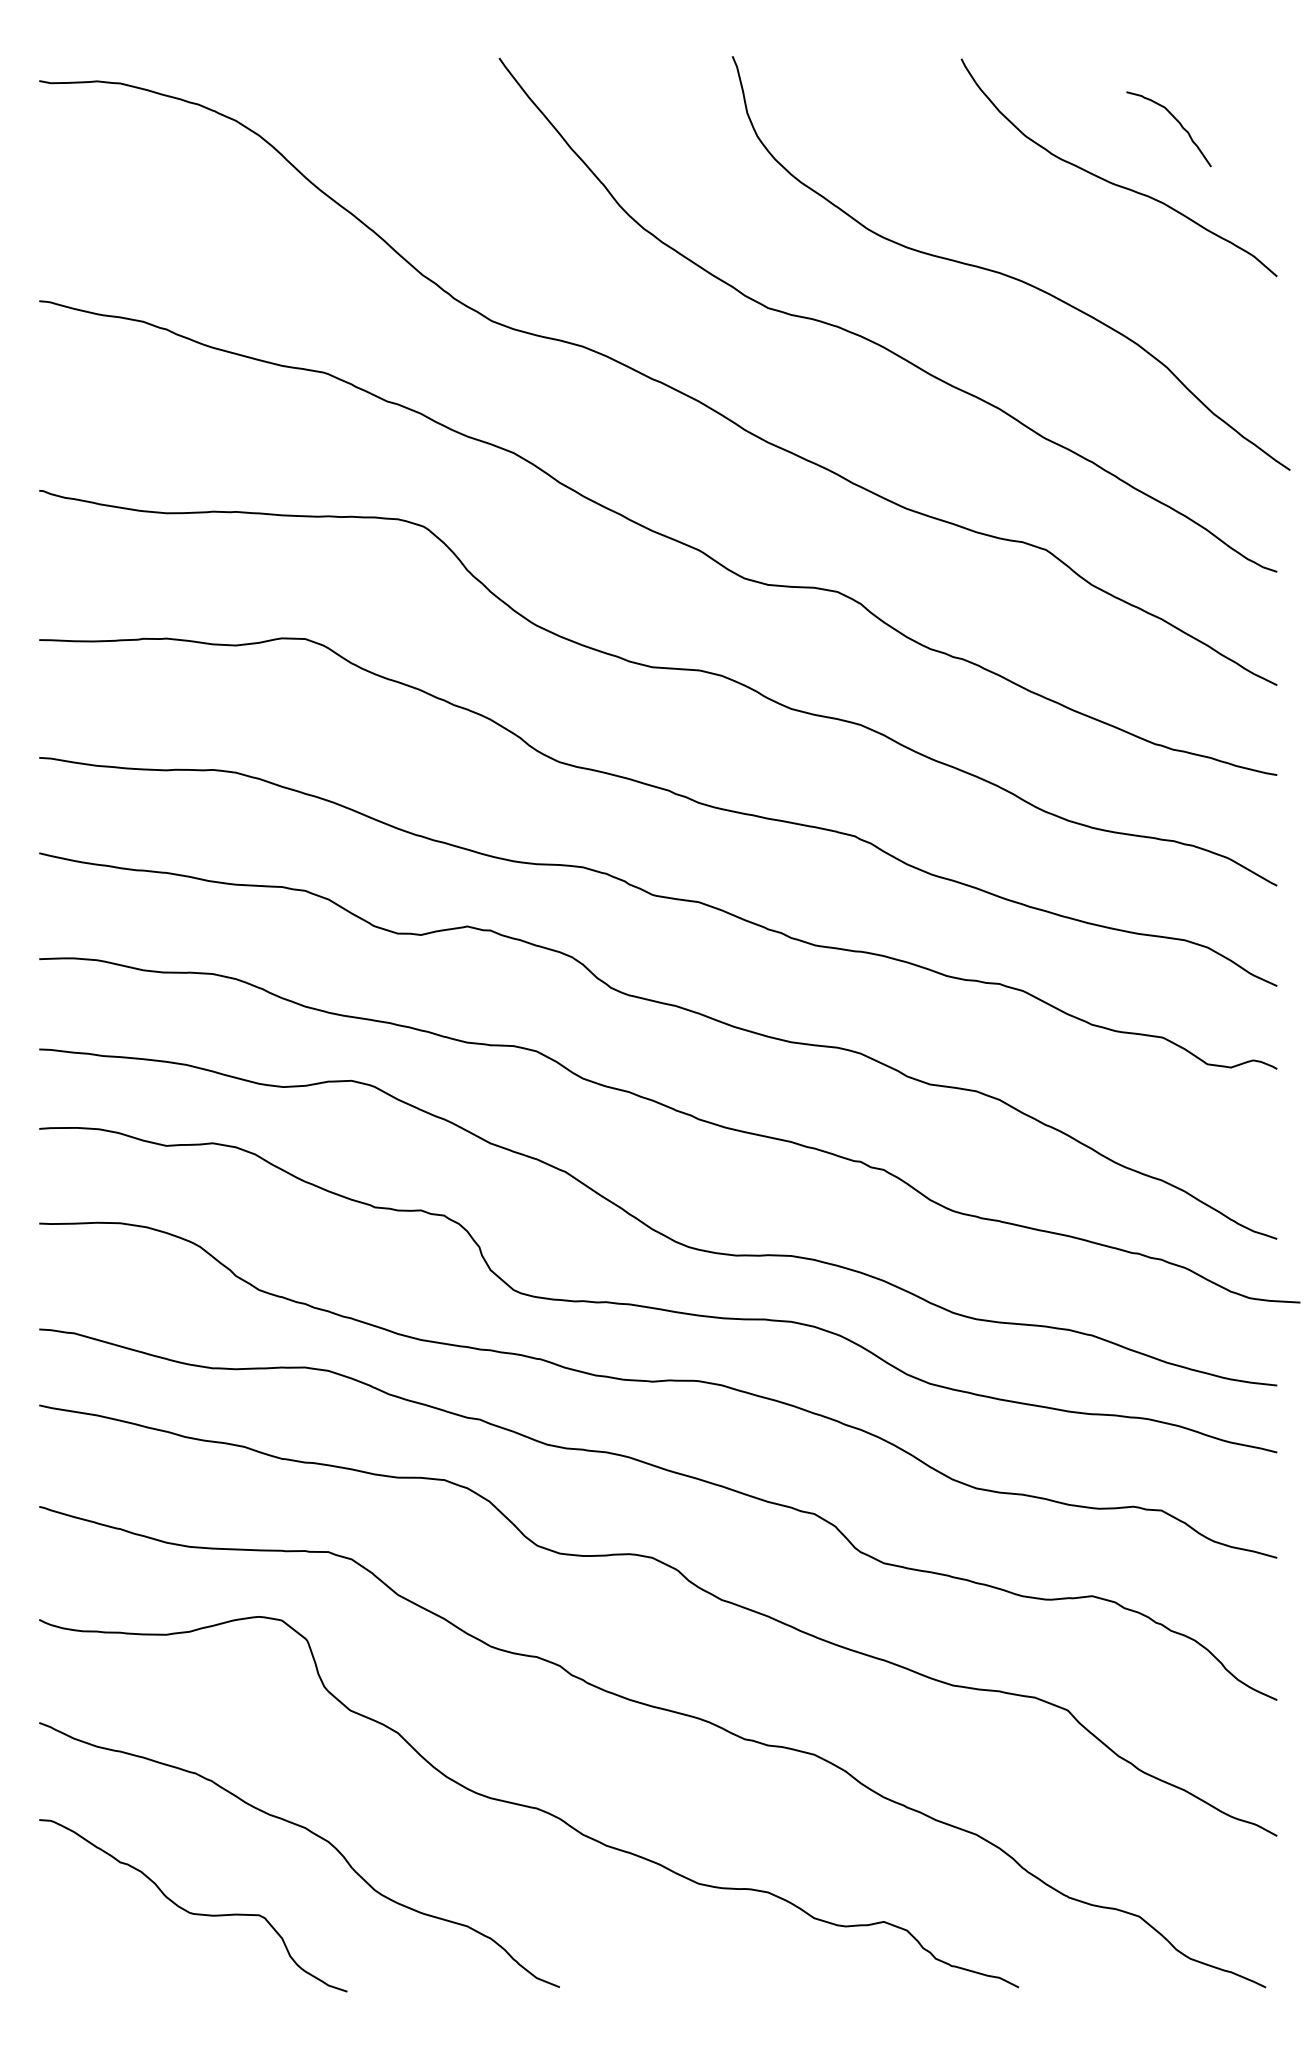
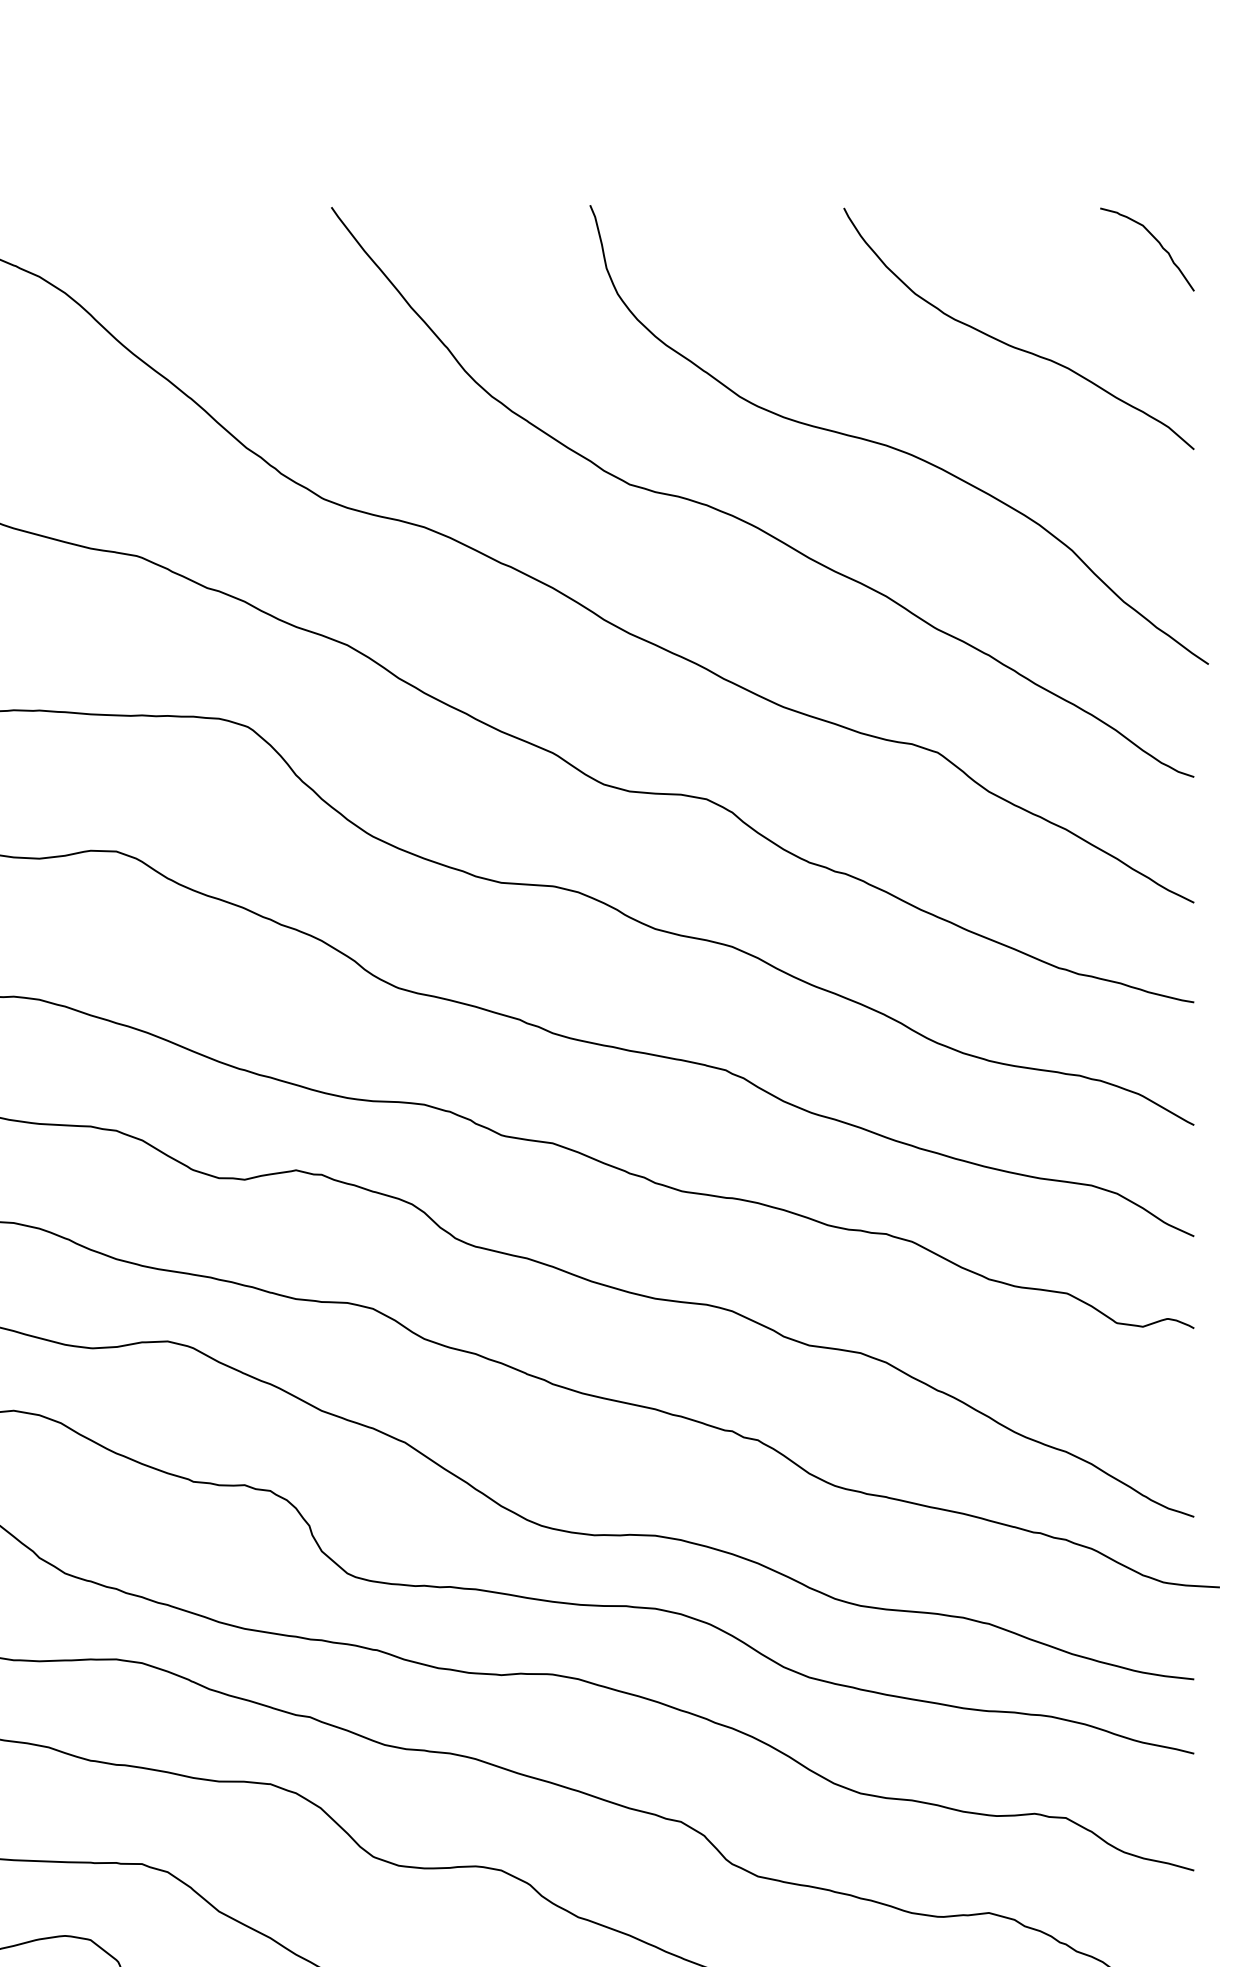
curve: (1176, 121) -> (1155, 240), moved

